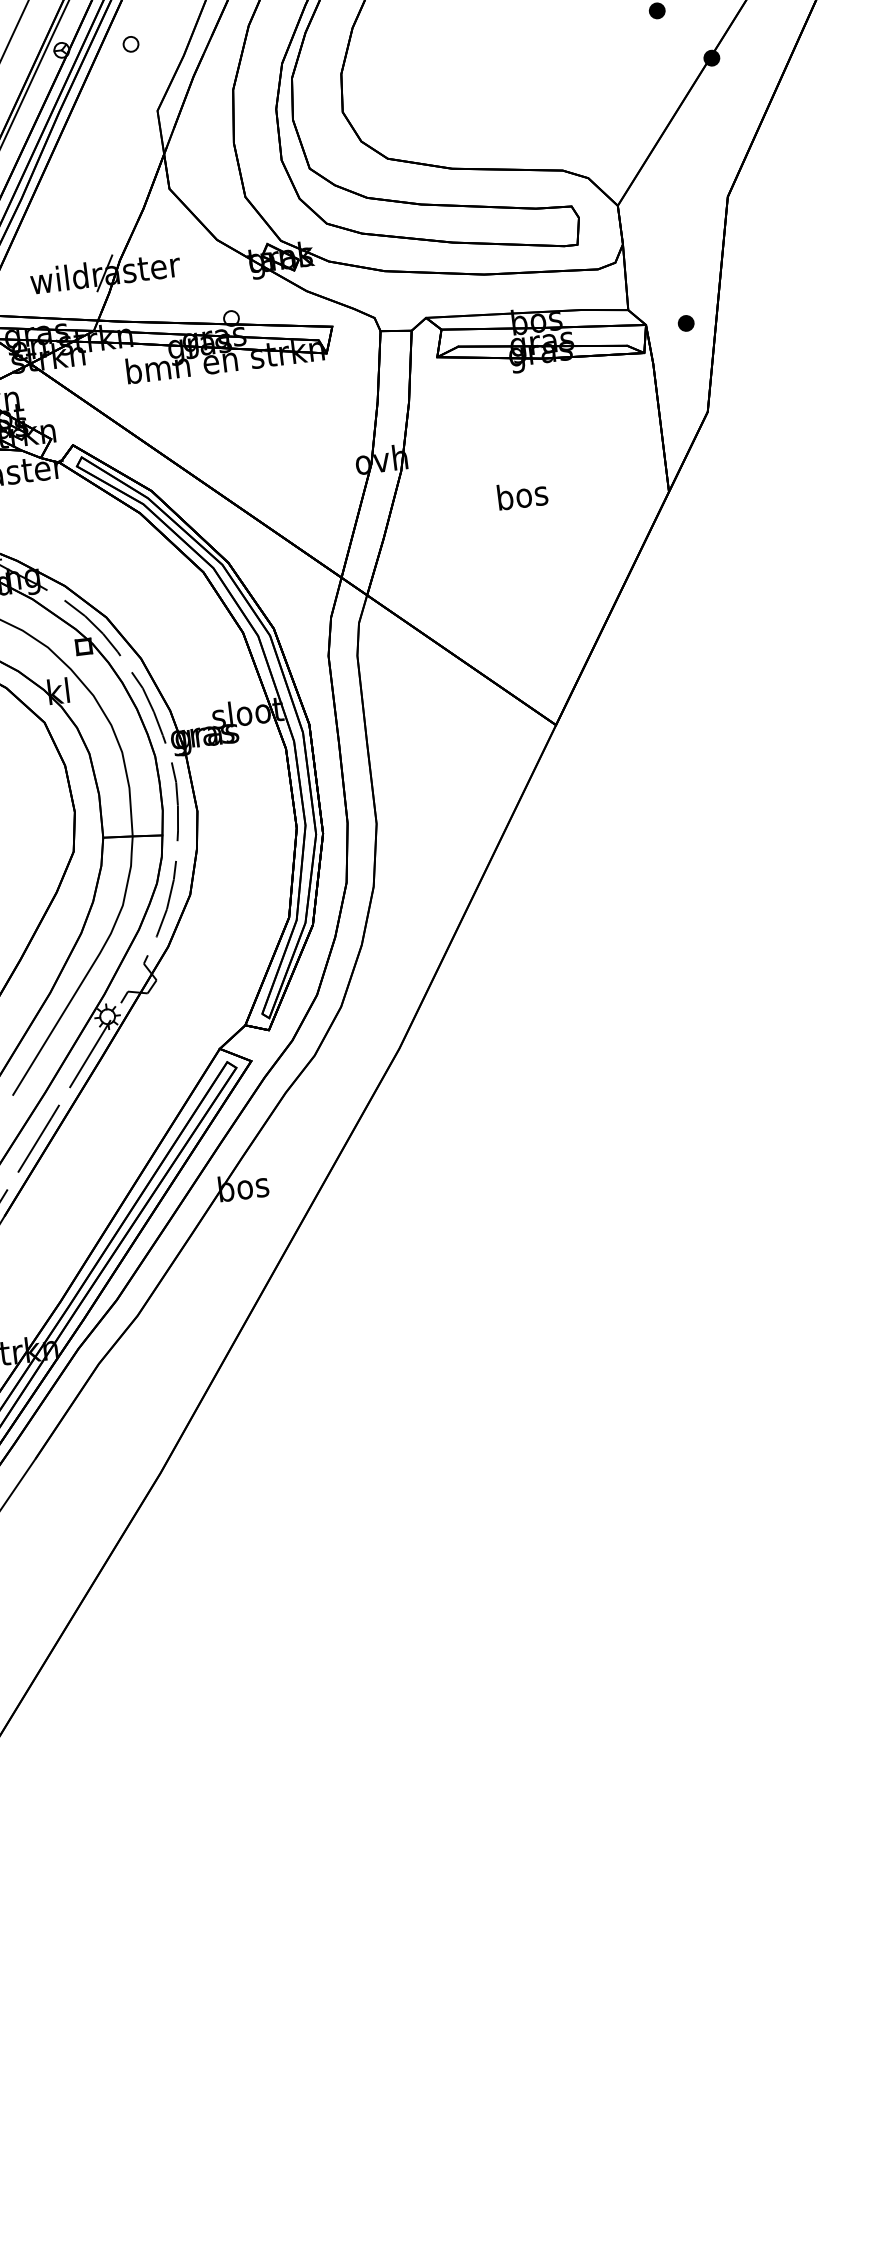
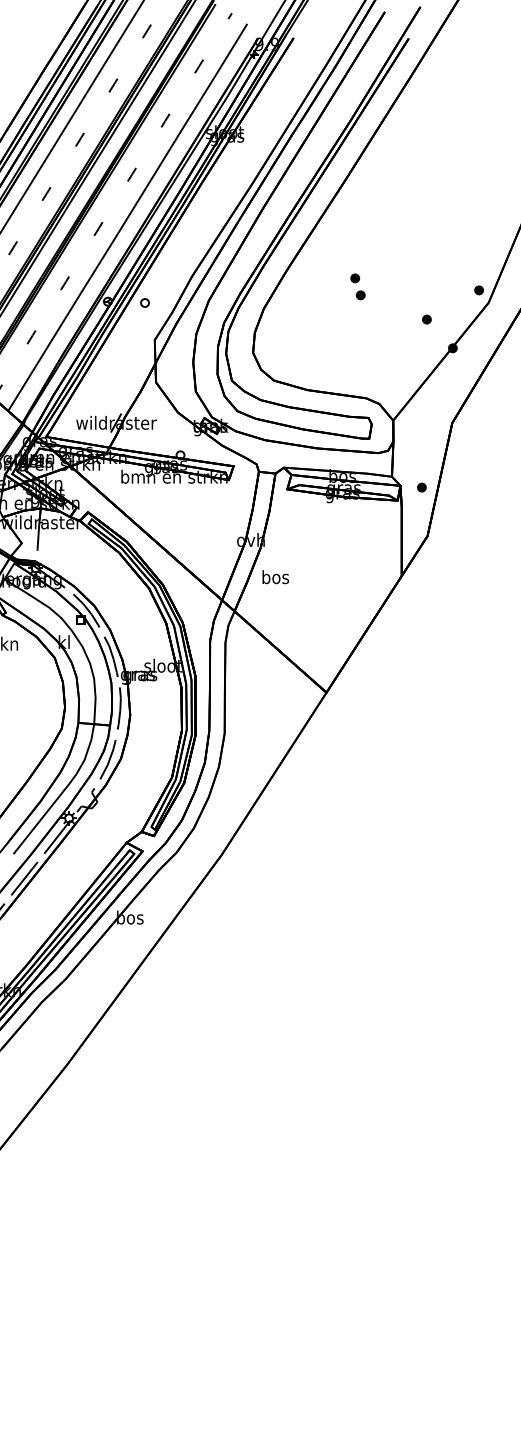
text: (522, 495) -> (275, 577), moved

